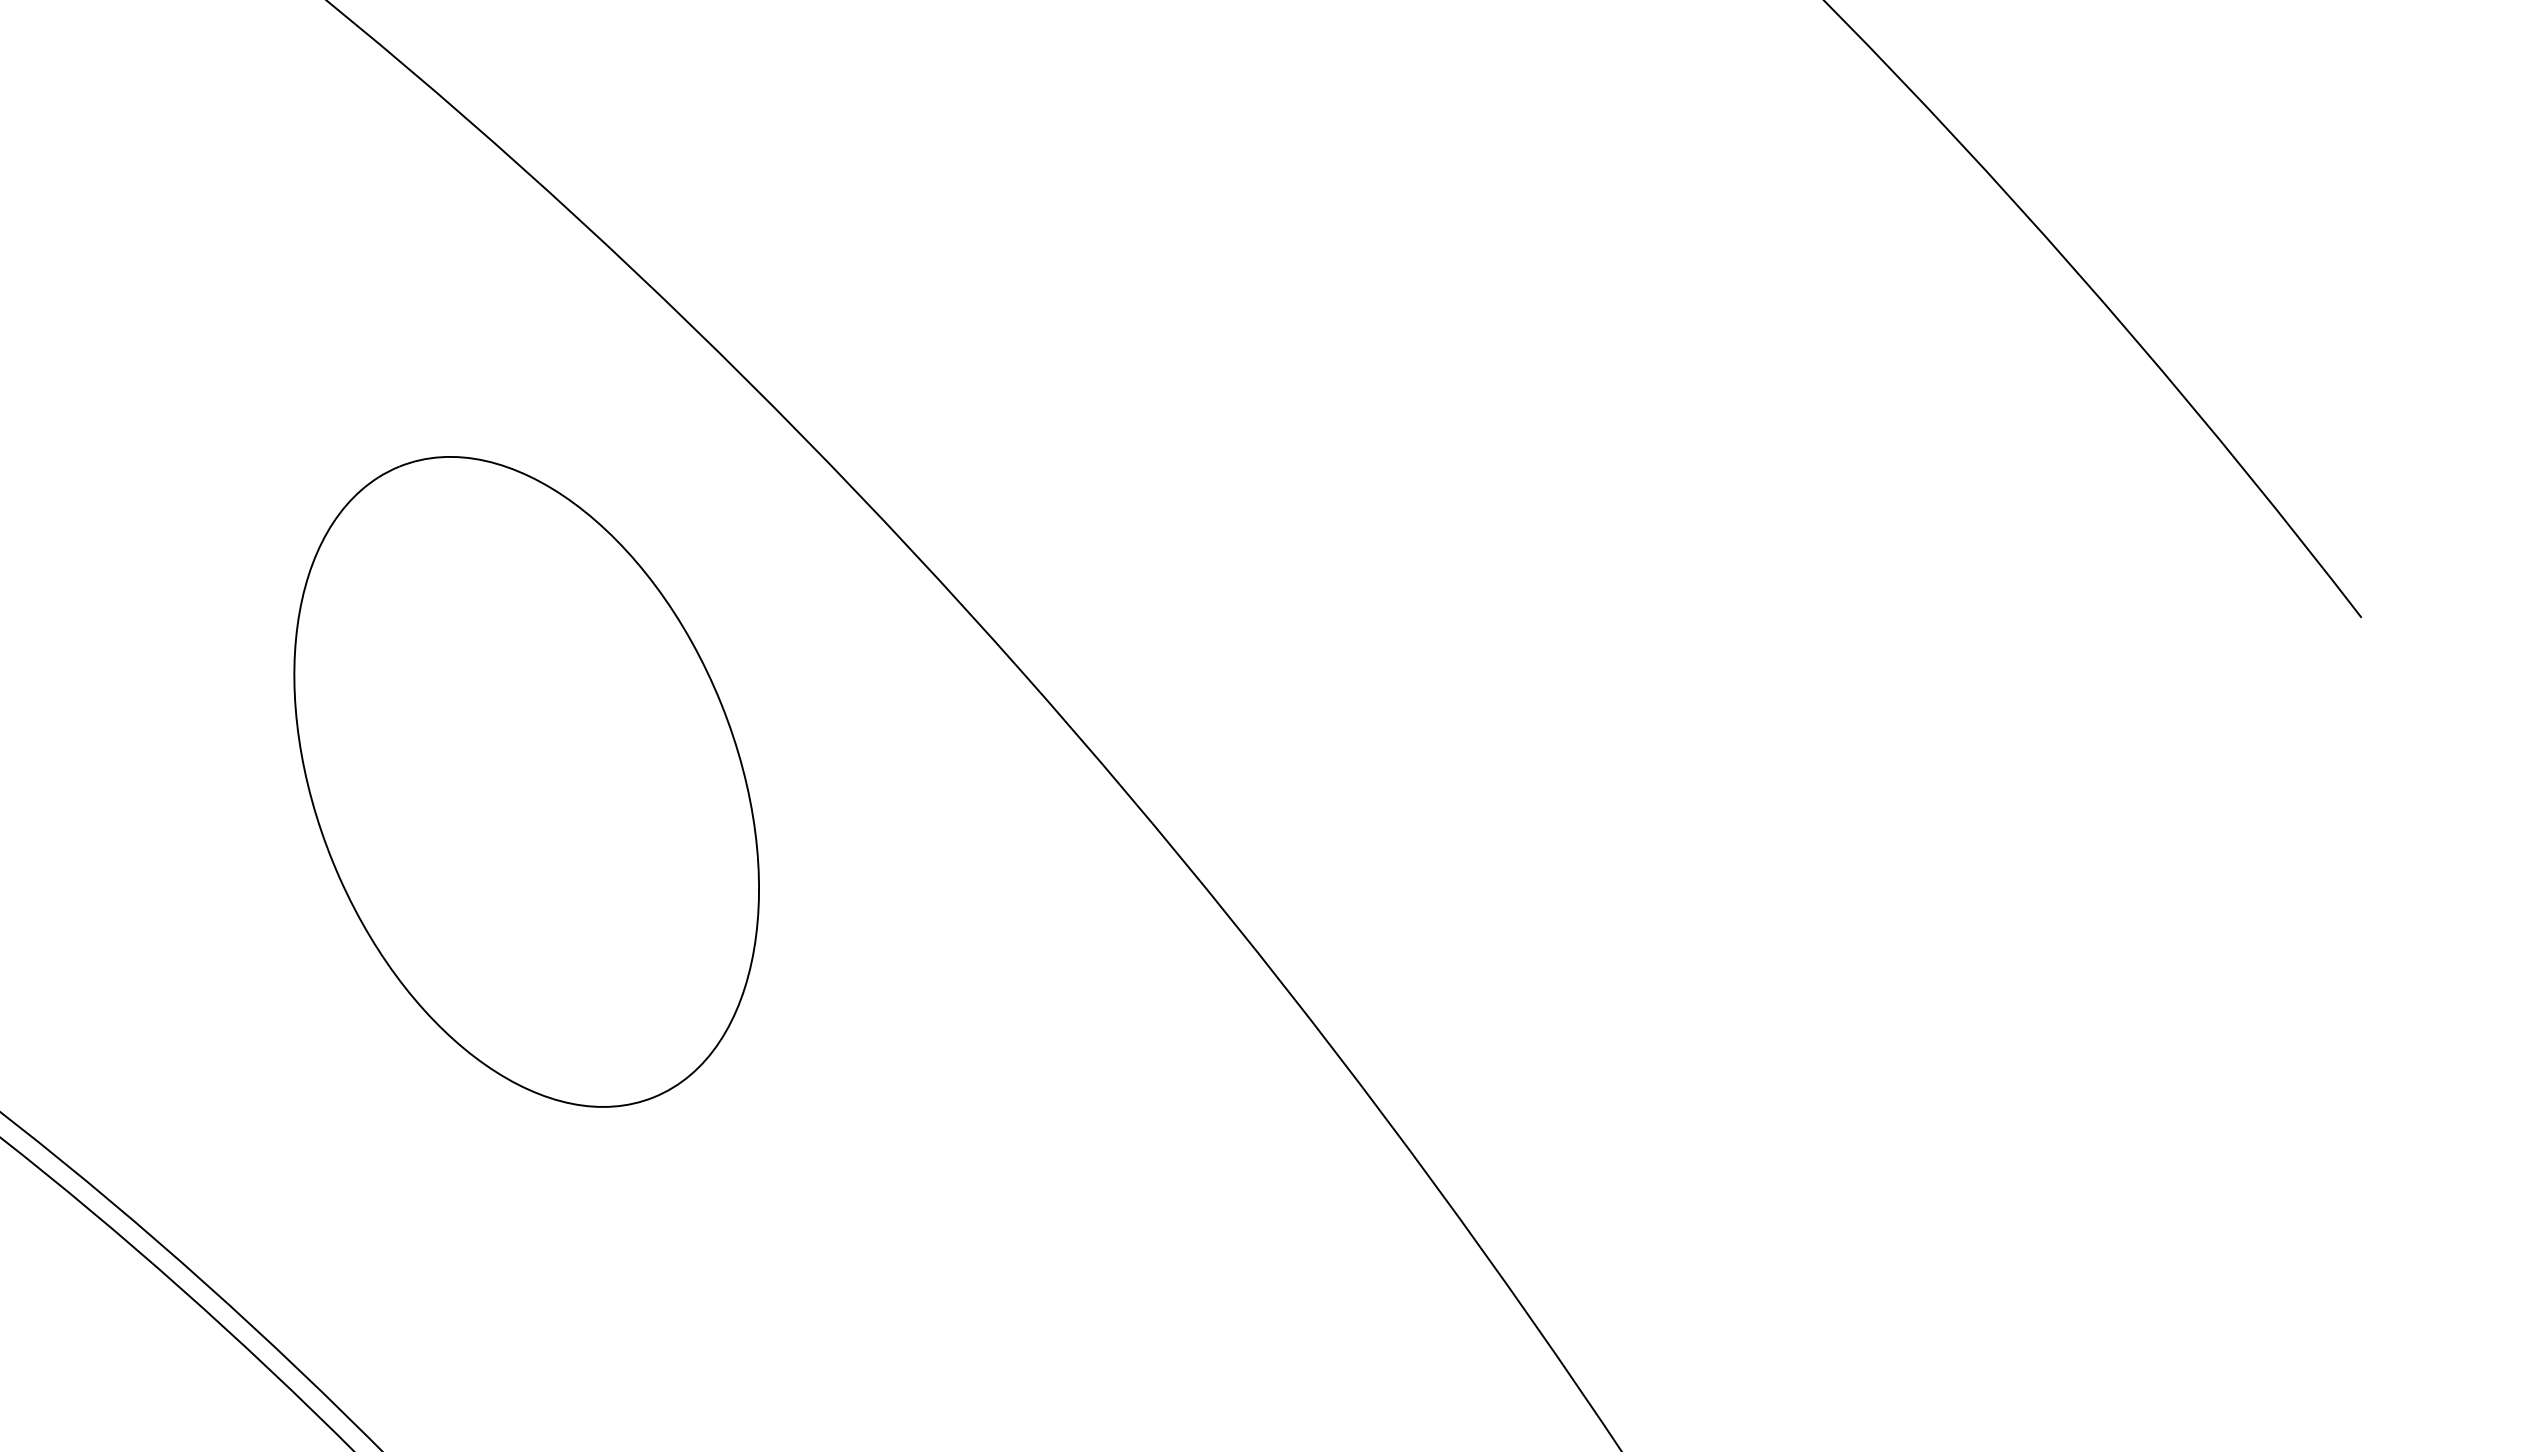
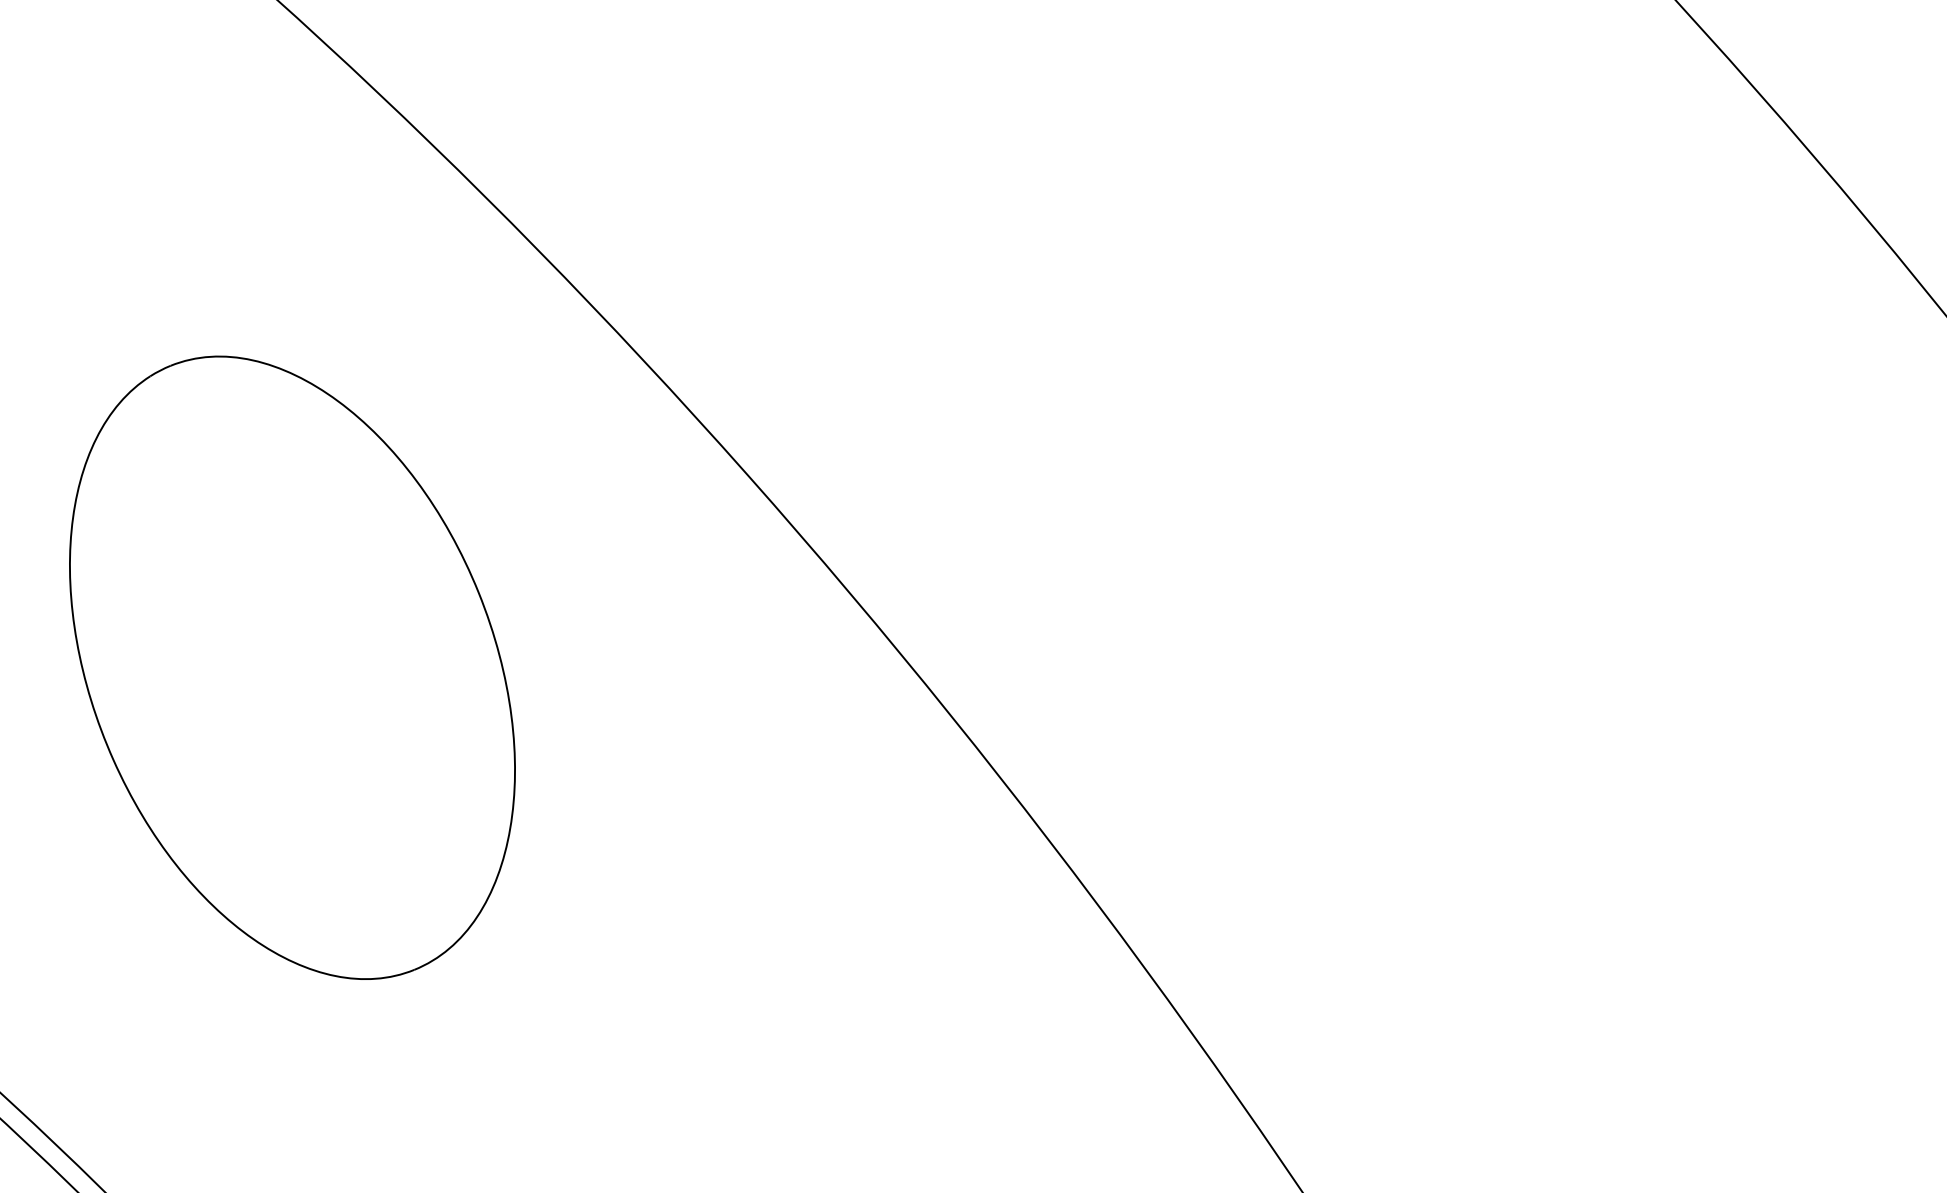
part: (526, 781) -> (292, 667), moved

